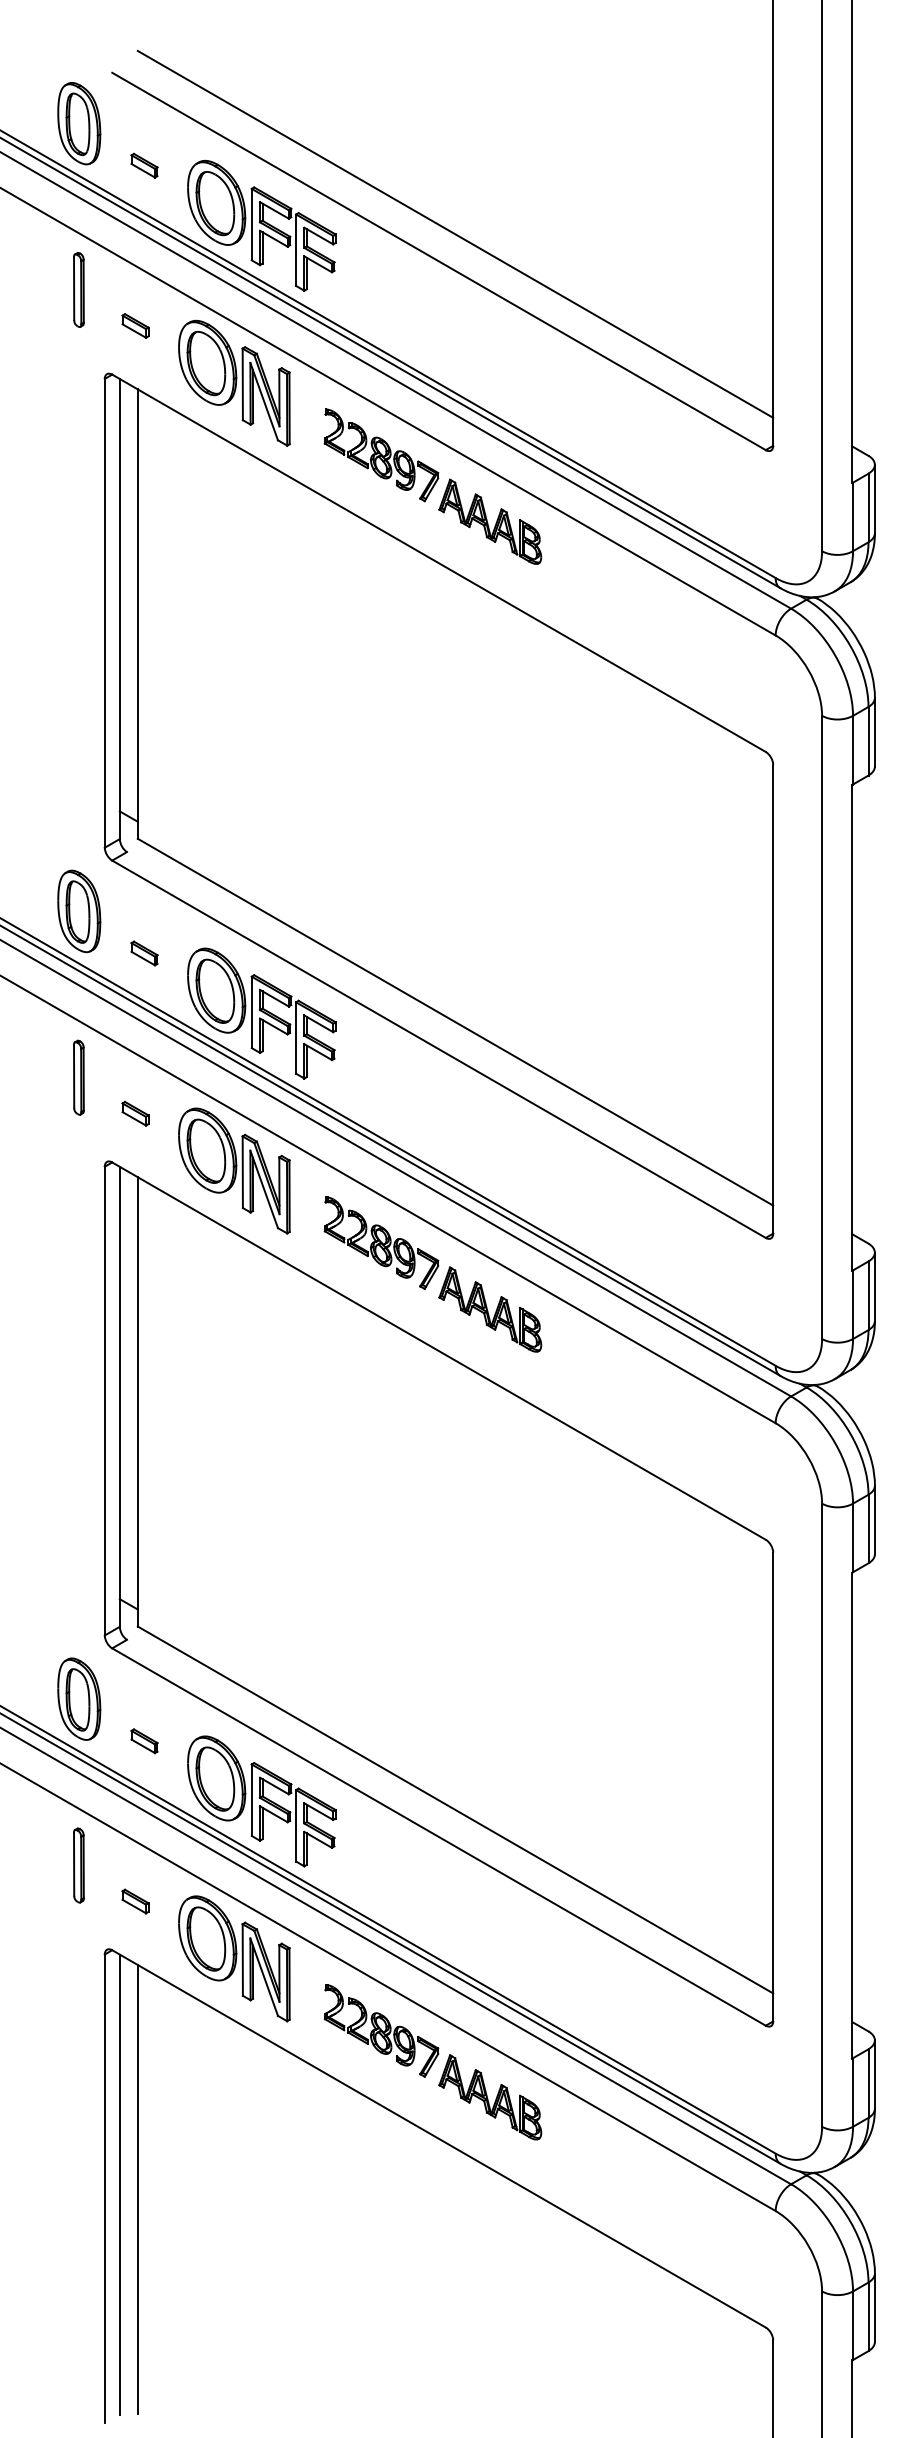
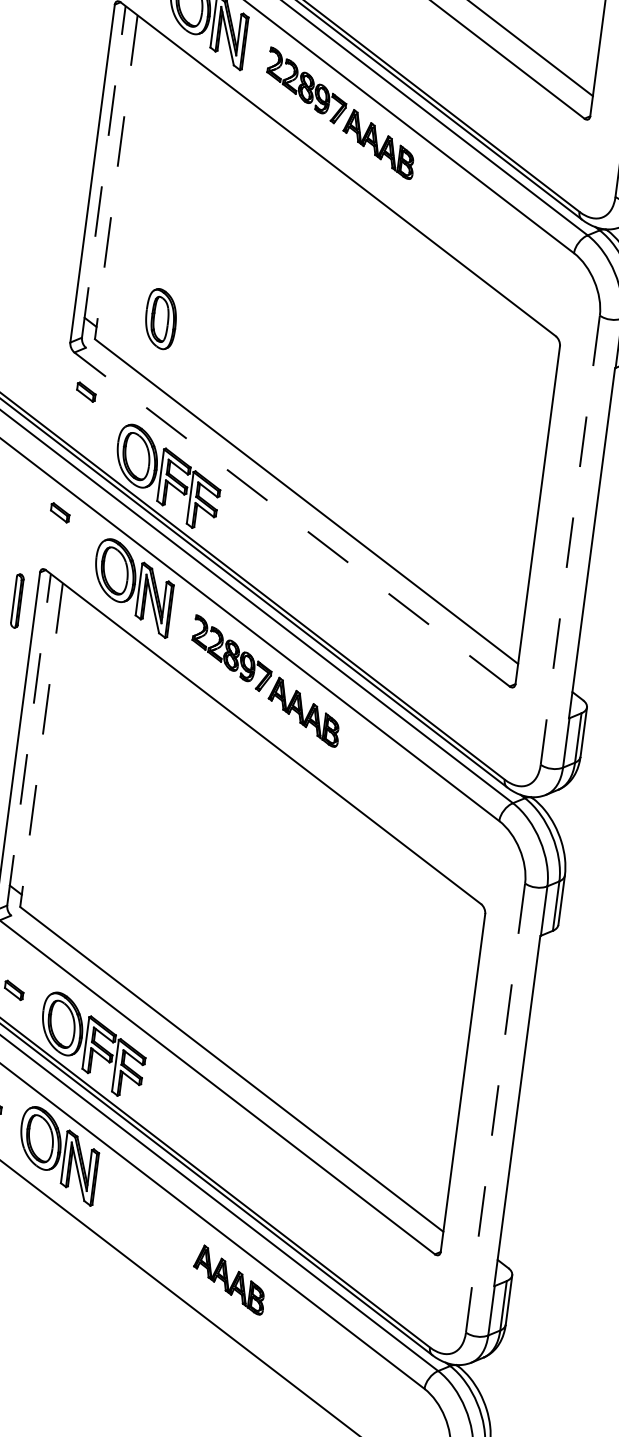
line: (119, 608) -> (103, 171), solid -> dashed
line: (137, 614) -> (116, 177), solid -> dashed
part: (79, 911) -> (161, 319), moved
part: (144, 953) -> (86, 392), moved
line: (822, 1027) -> (570, 540), solid -> dashed
line: (438, 1049) -> (291, 519), solid -> dashed
part: (78, 1077) -> (17, 600), moved
part: (135, 1113) -> (60, 512), moved
line: (119, 1396) -> (28, 739), solid -> dashed
line: (137, 1401) -> (41, 744), solid -> dashed
line: (822, 1815) -> (495, 1108), solid -> dashed
part: (381, 2030) -> (157, 1221), removed

